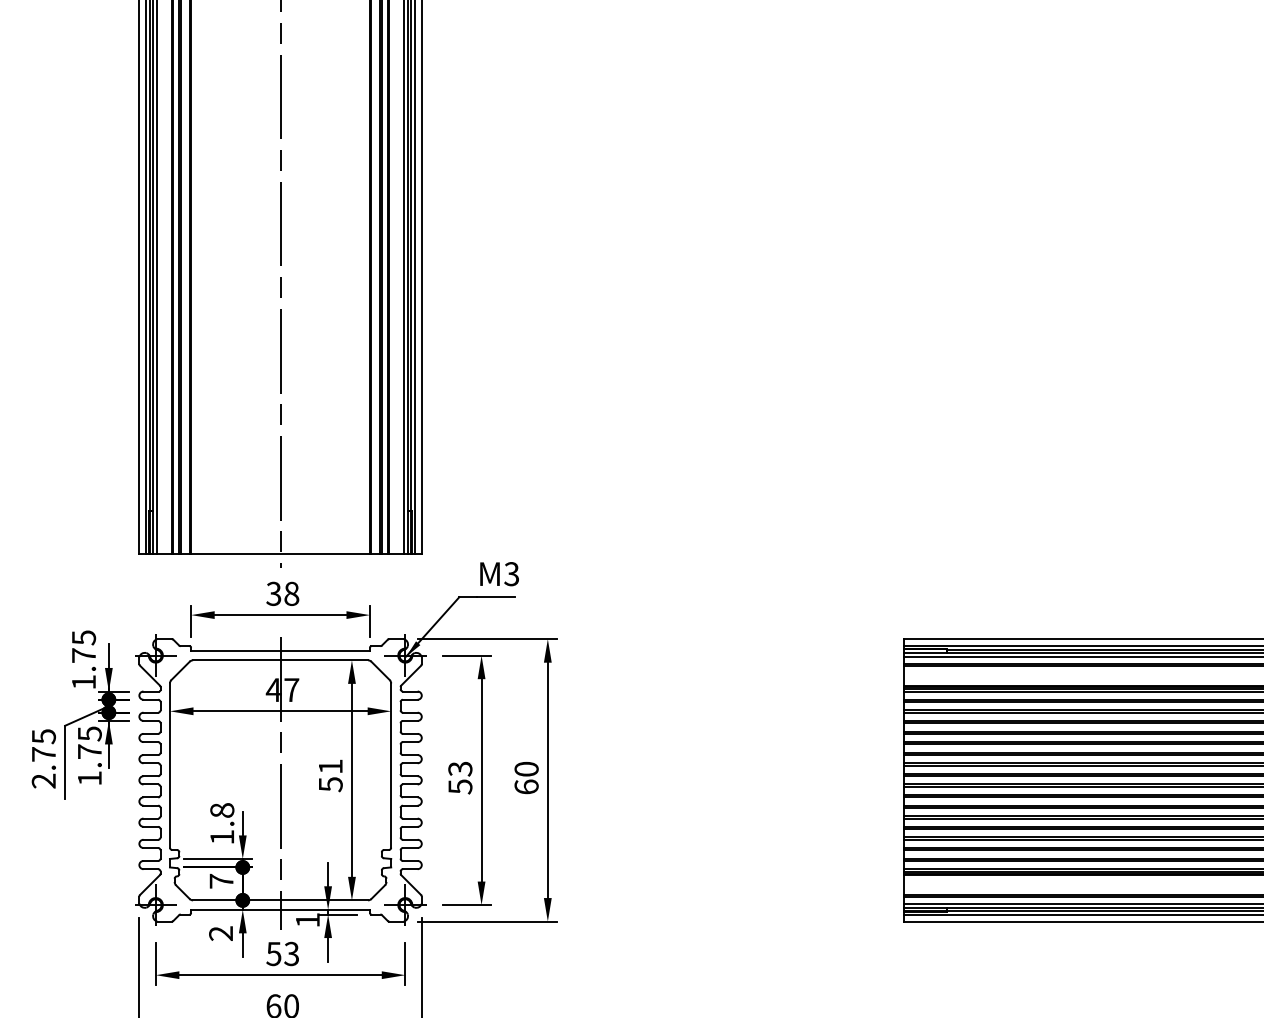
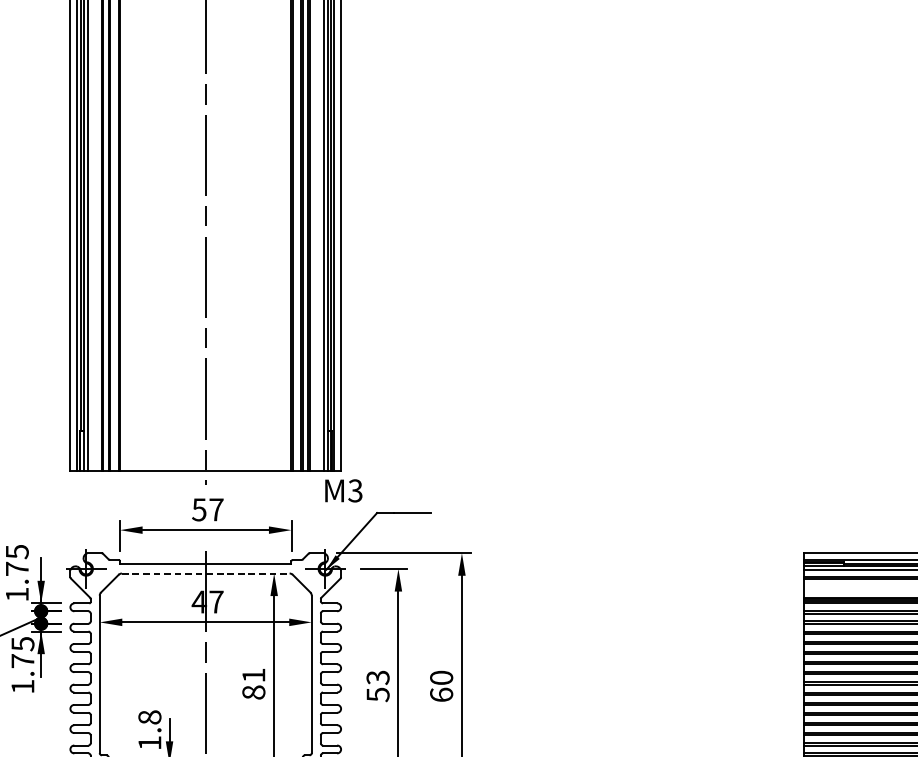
text: (499, 574) -> (343, 491), moved
text: (282, 593) -> (207, 509), 38 -> 57
line: (281, 660) -> (206, 573), solid -> dashed
text: (330, 784) -> (253, 692), 51 -> 81

